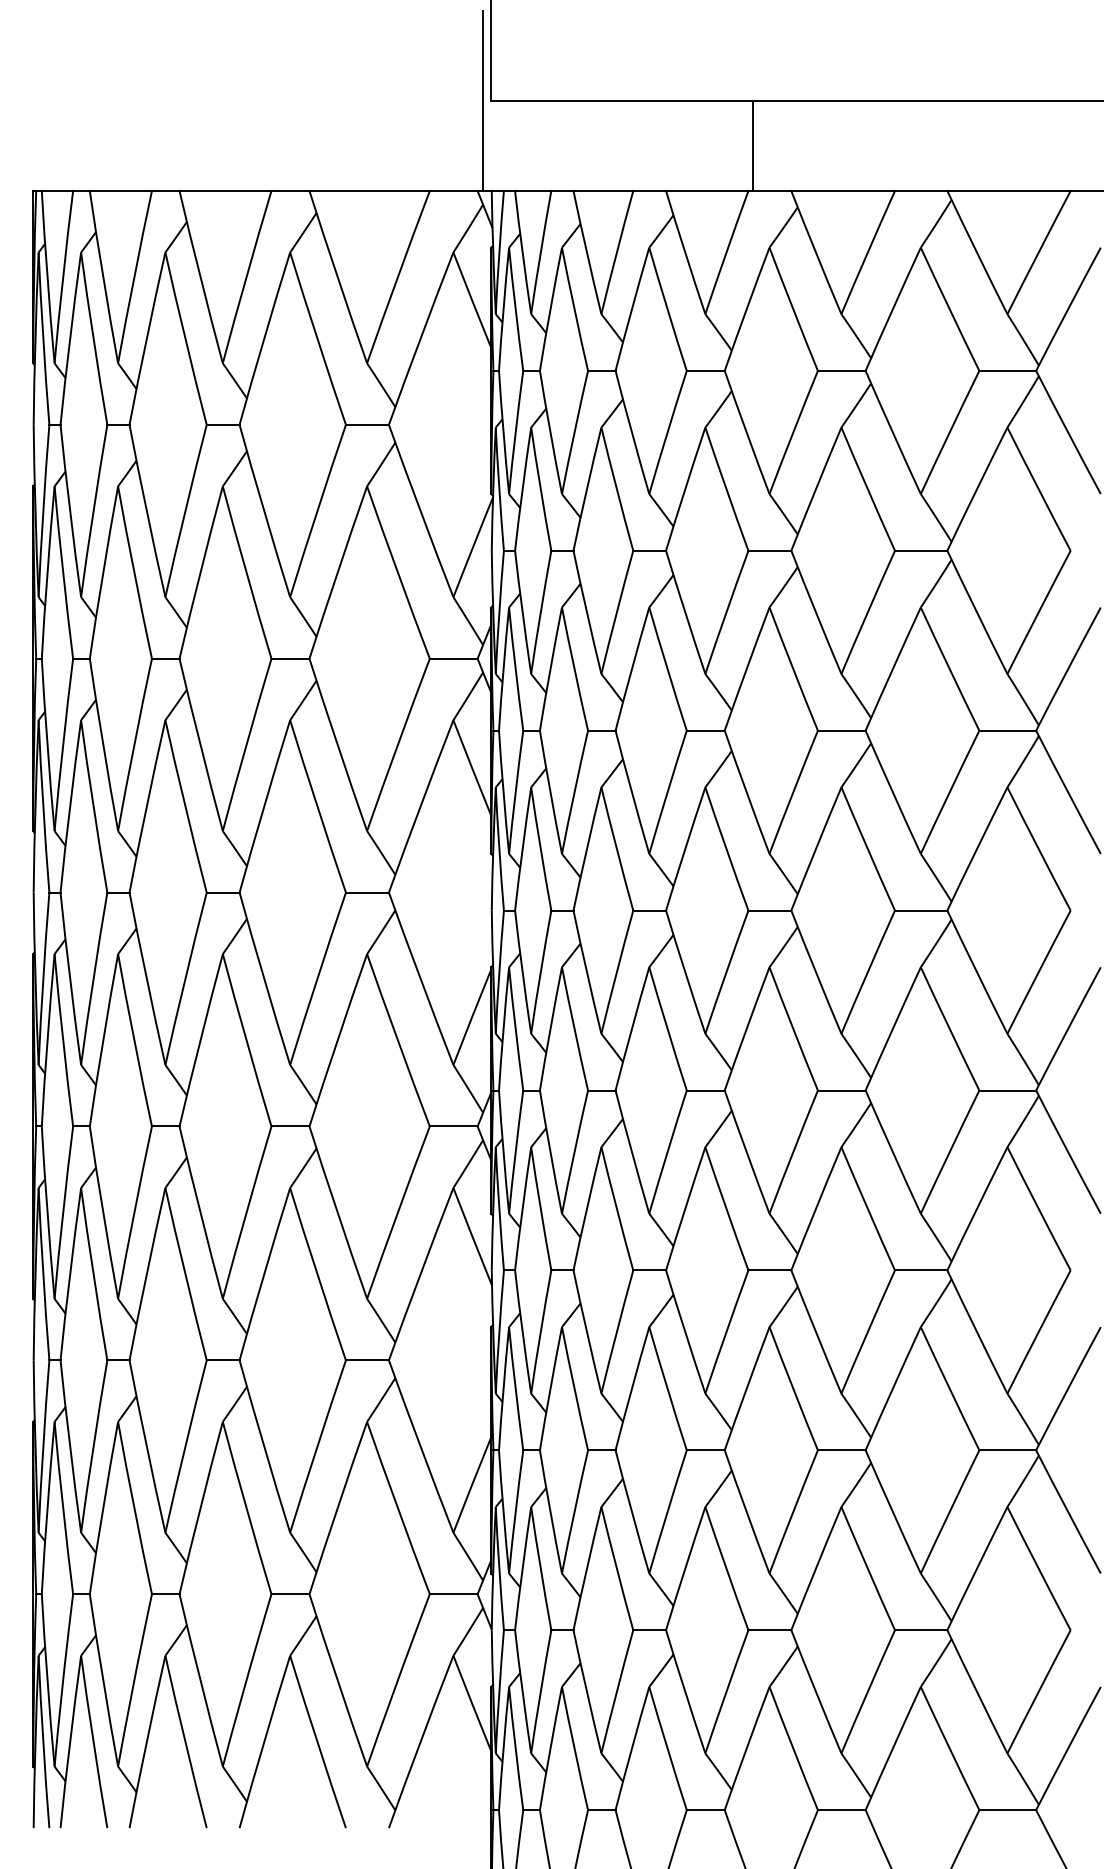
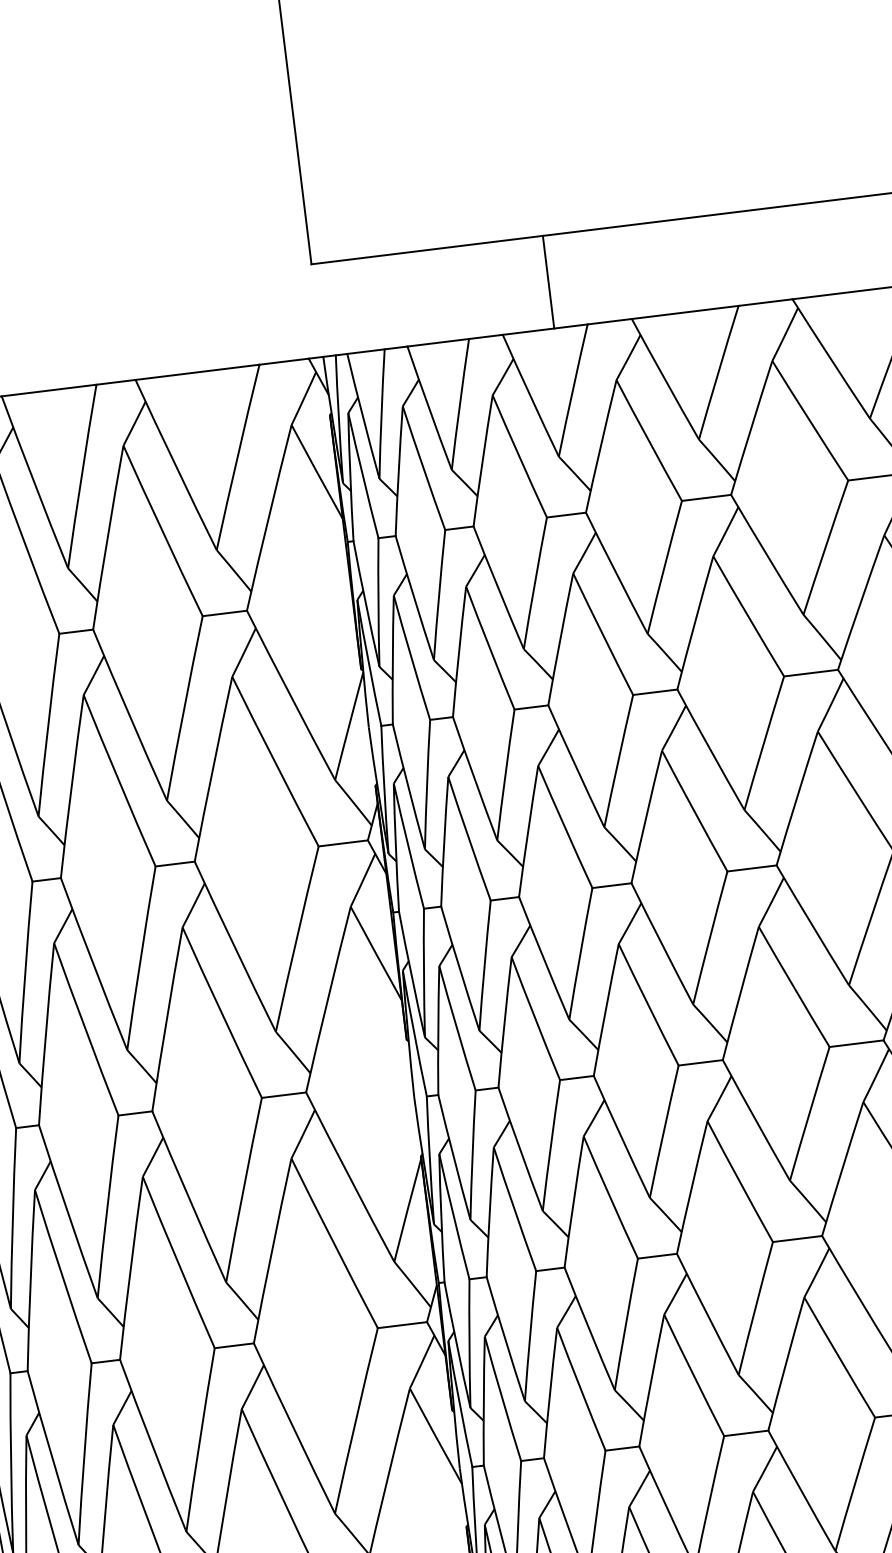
line: (483, 100) -> (303, 264), removed
line: (753, 145) -> (549, 281), moved

